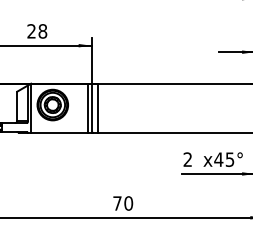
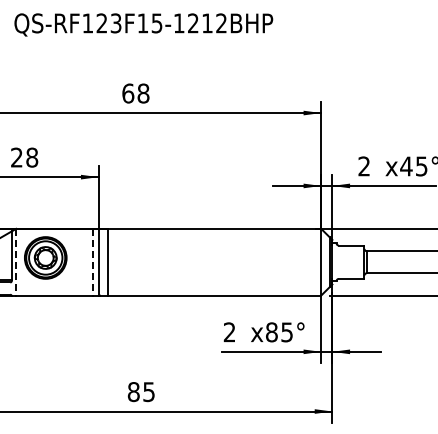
line: (31, 108) -> (16, 262), solid -> dashed
line: (87, 108) -> (93, 262), solid -> dashed
text: (218, 159) -> (271, 332), x45° -> x85°
text: (123, 203) -> (141, 392), 70 -> 85

